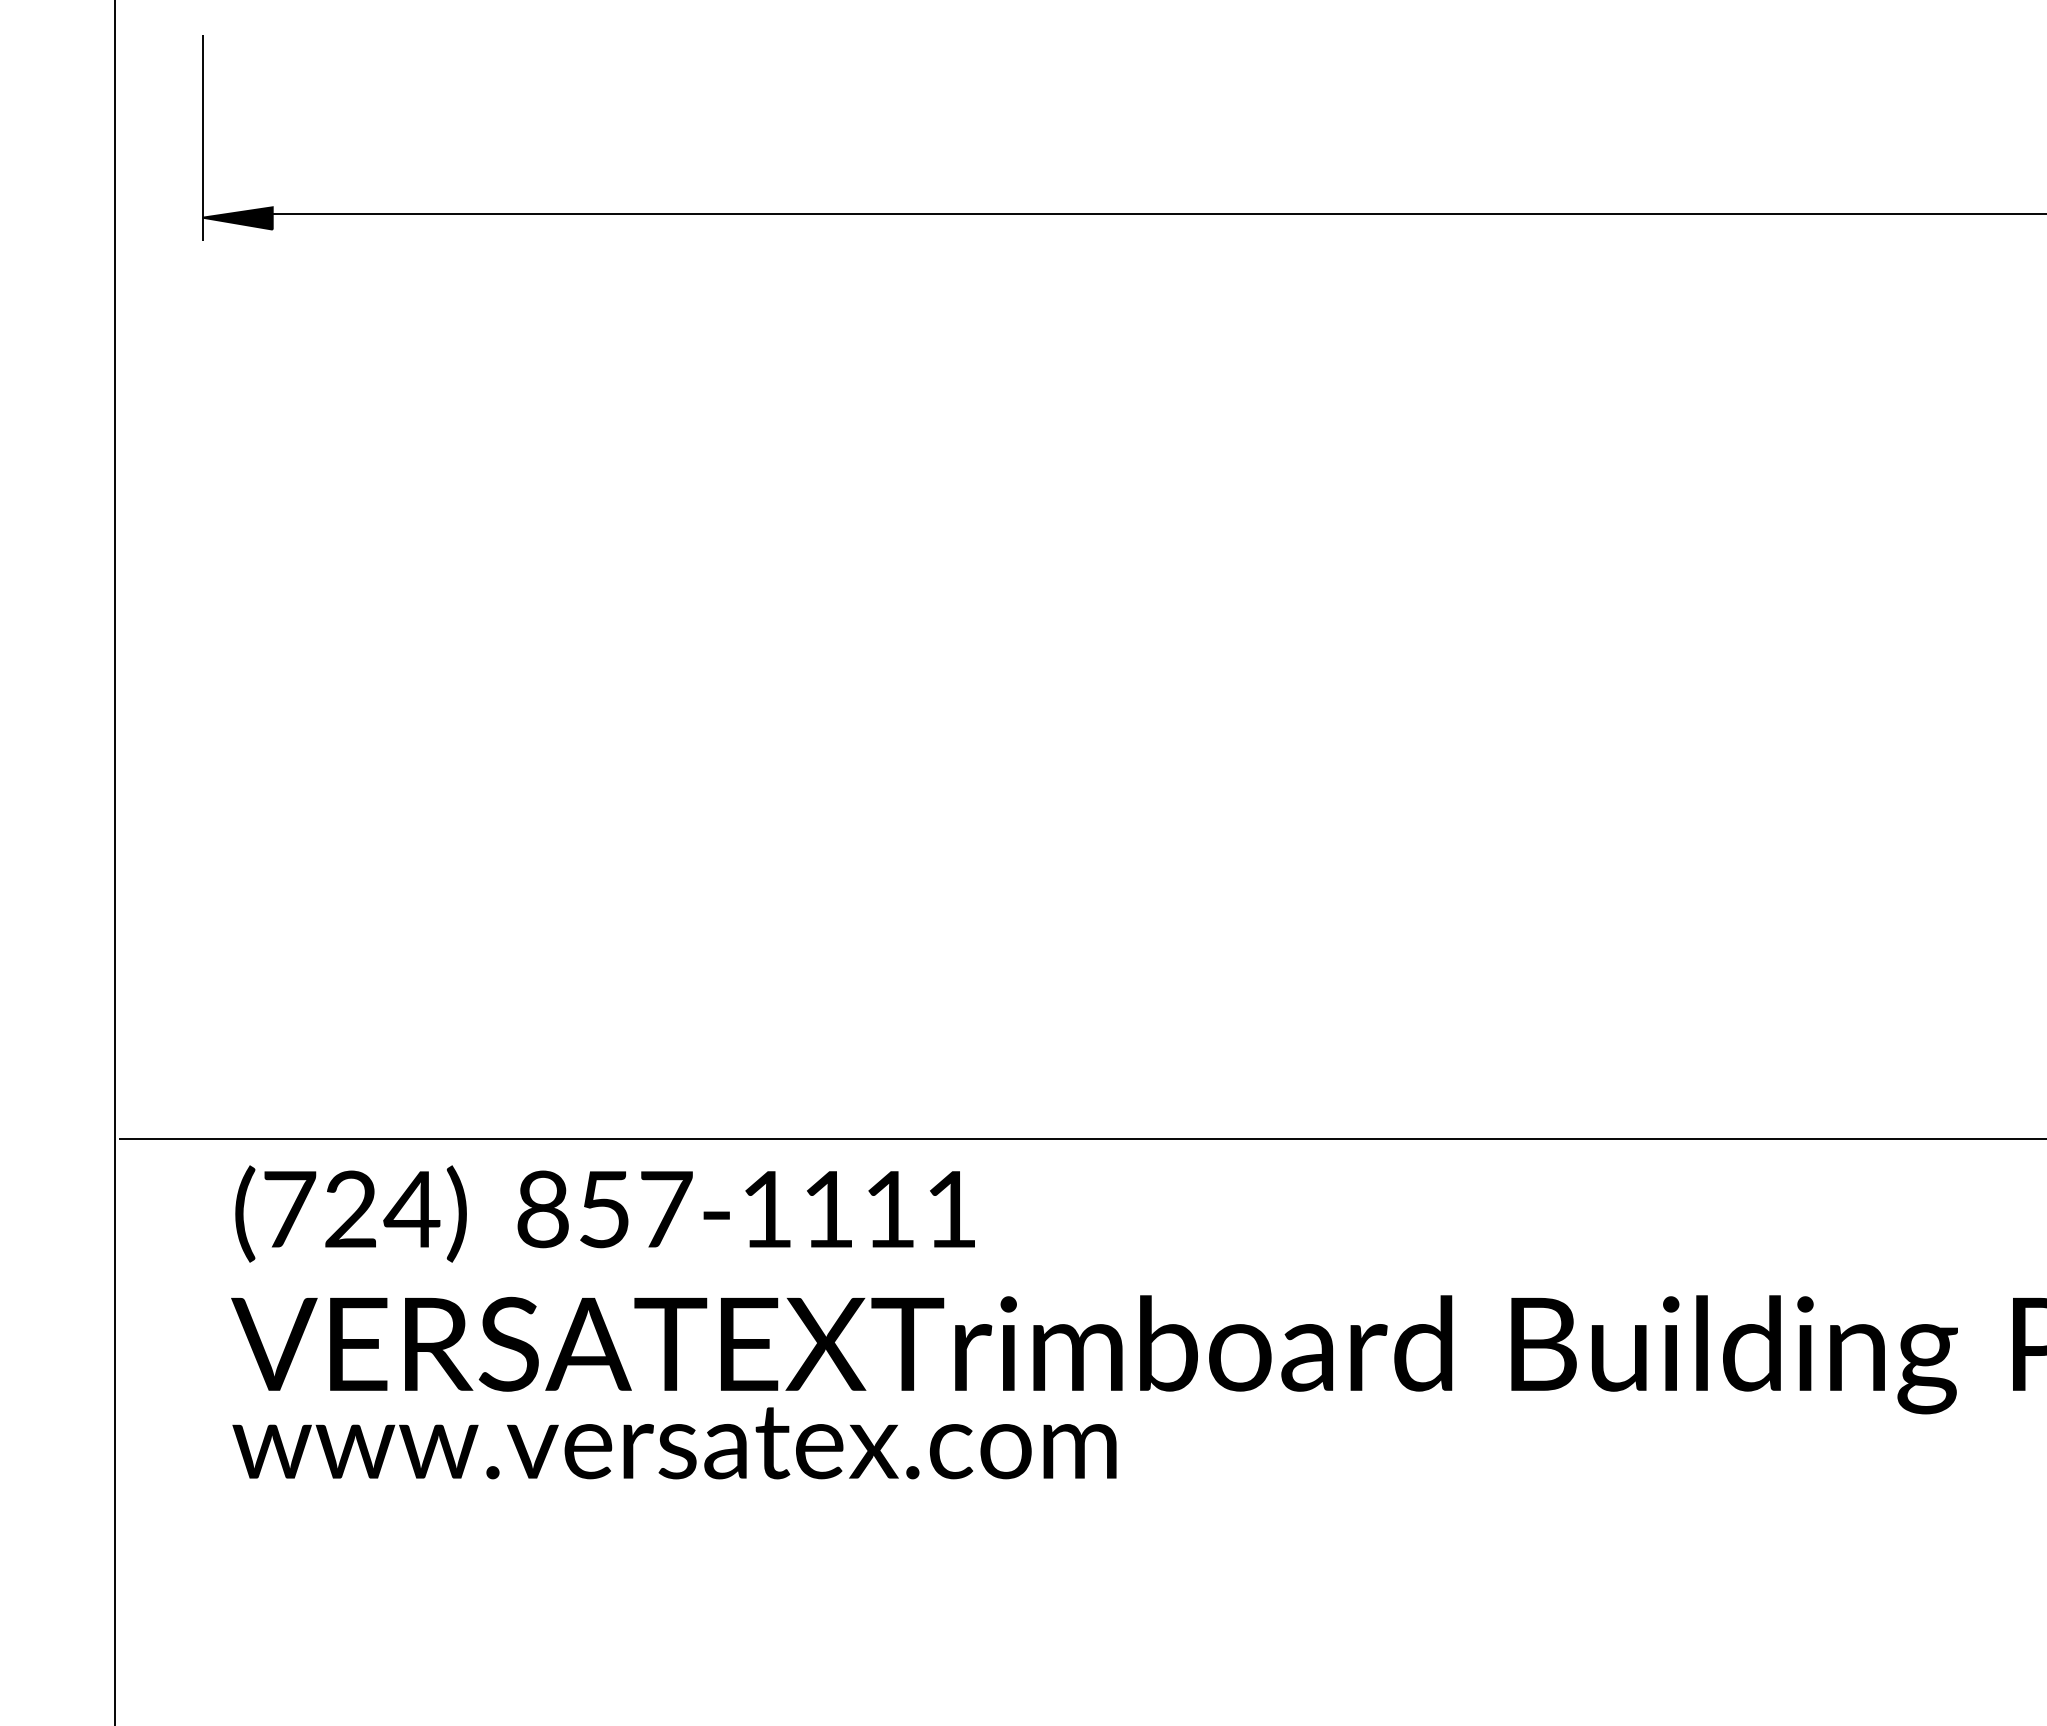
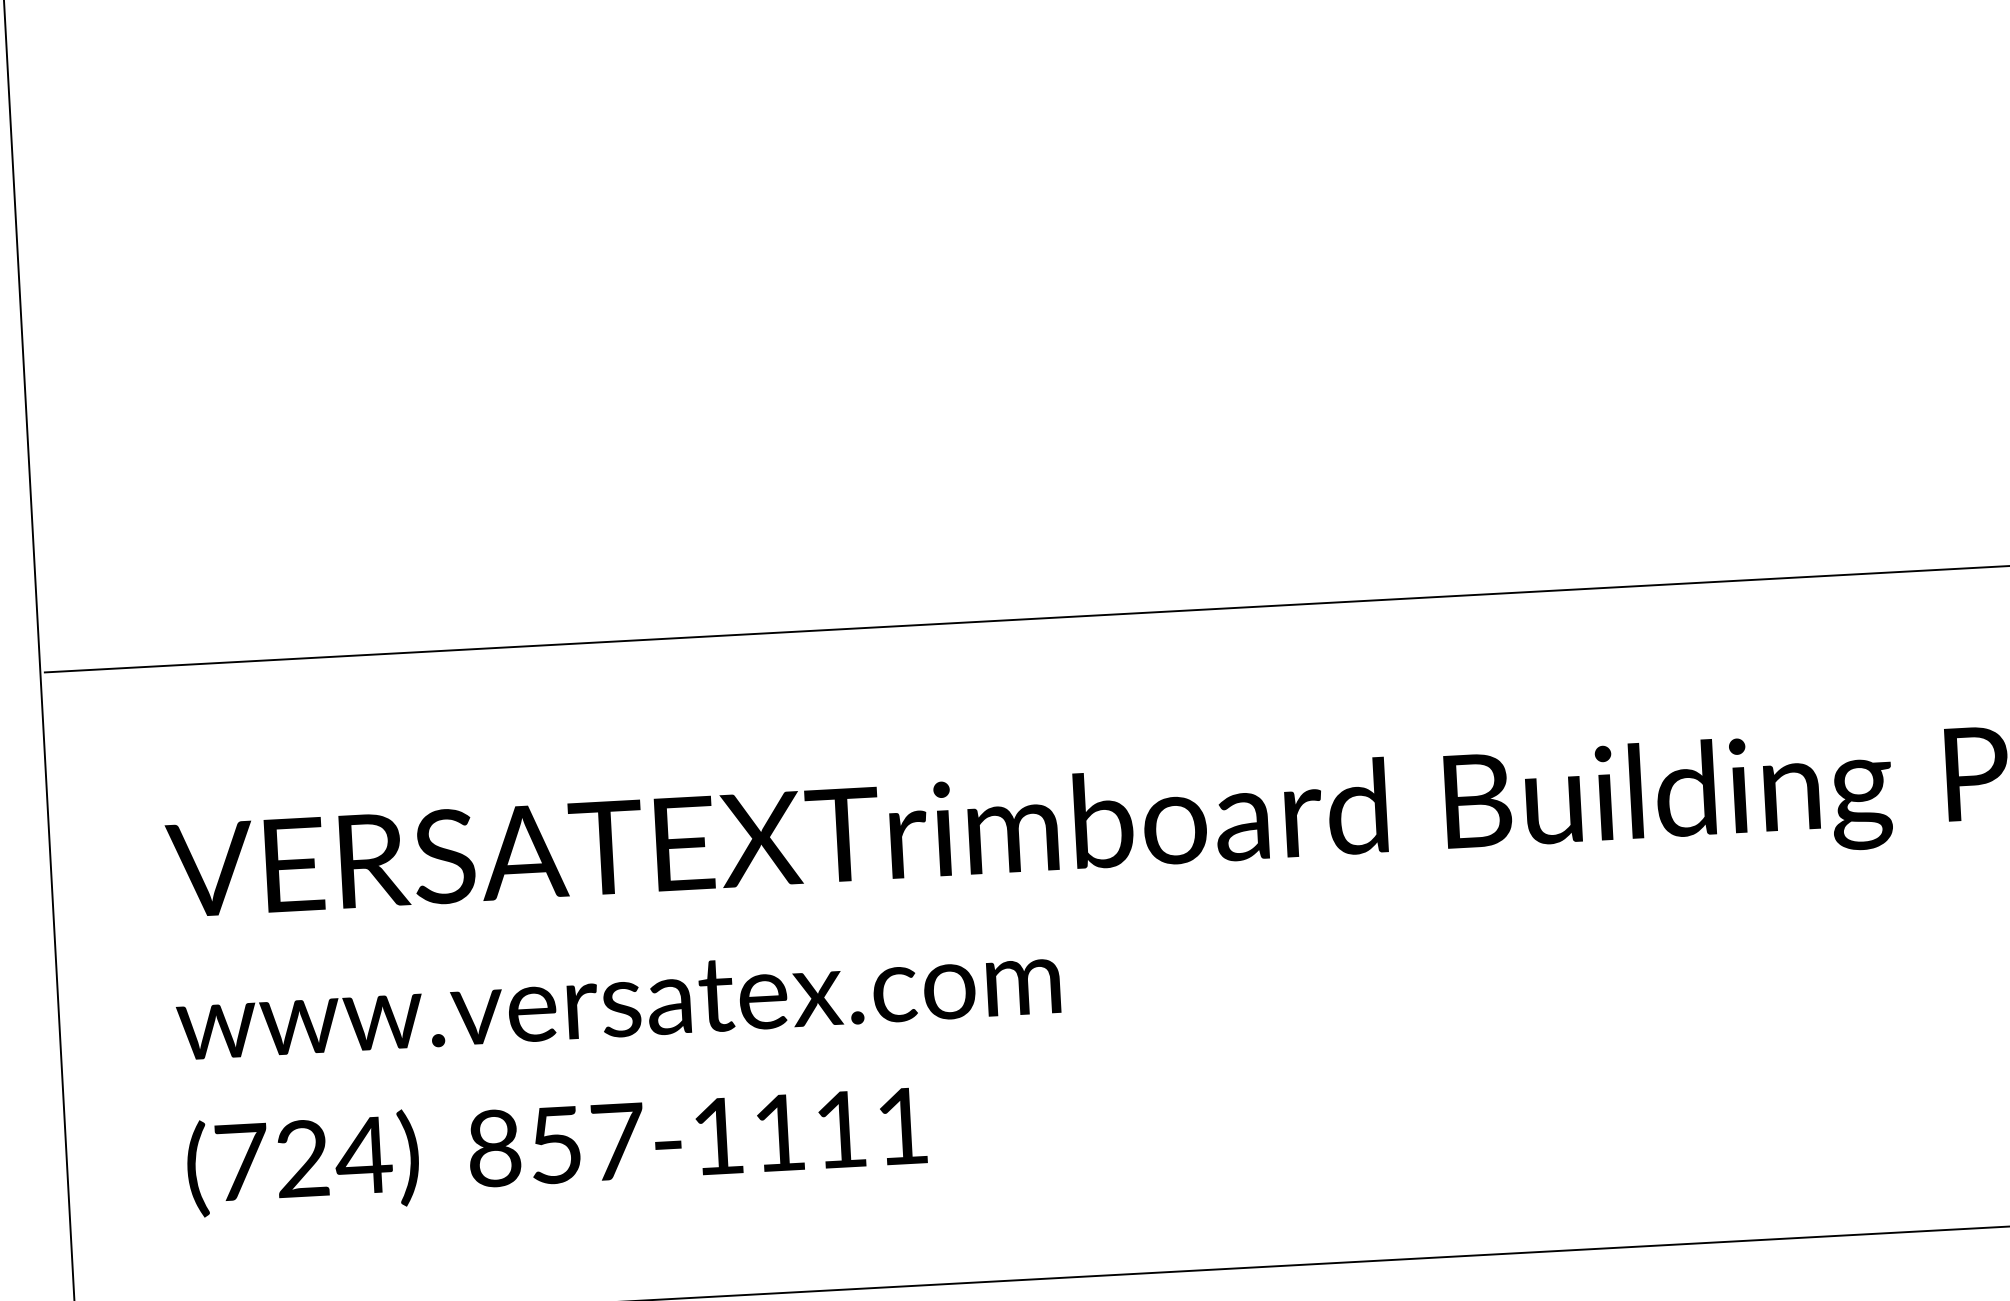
text: (604, 1213) -> (556, 1149), moved
text: (674, 1443) -> (618, 1001), moved

